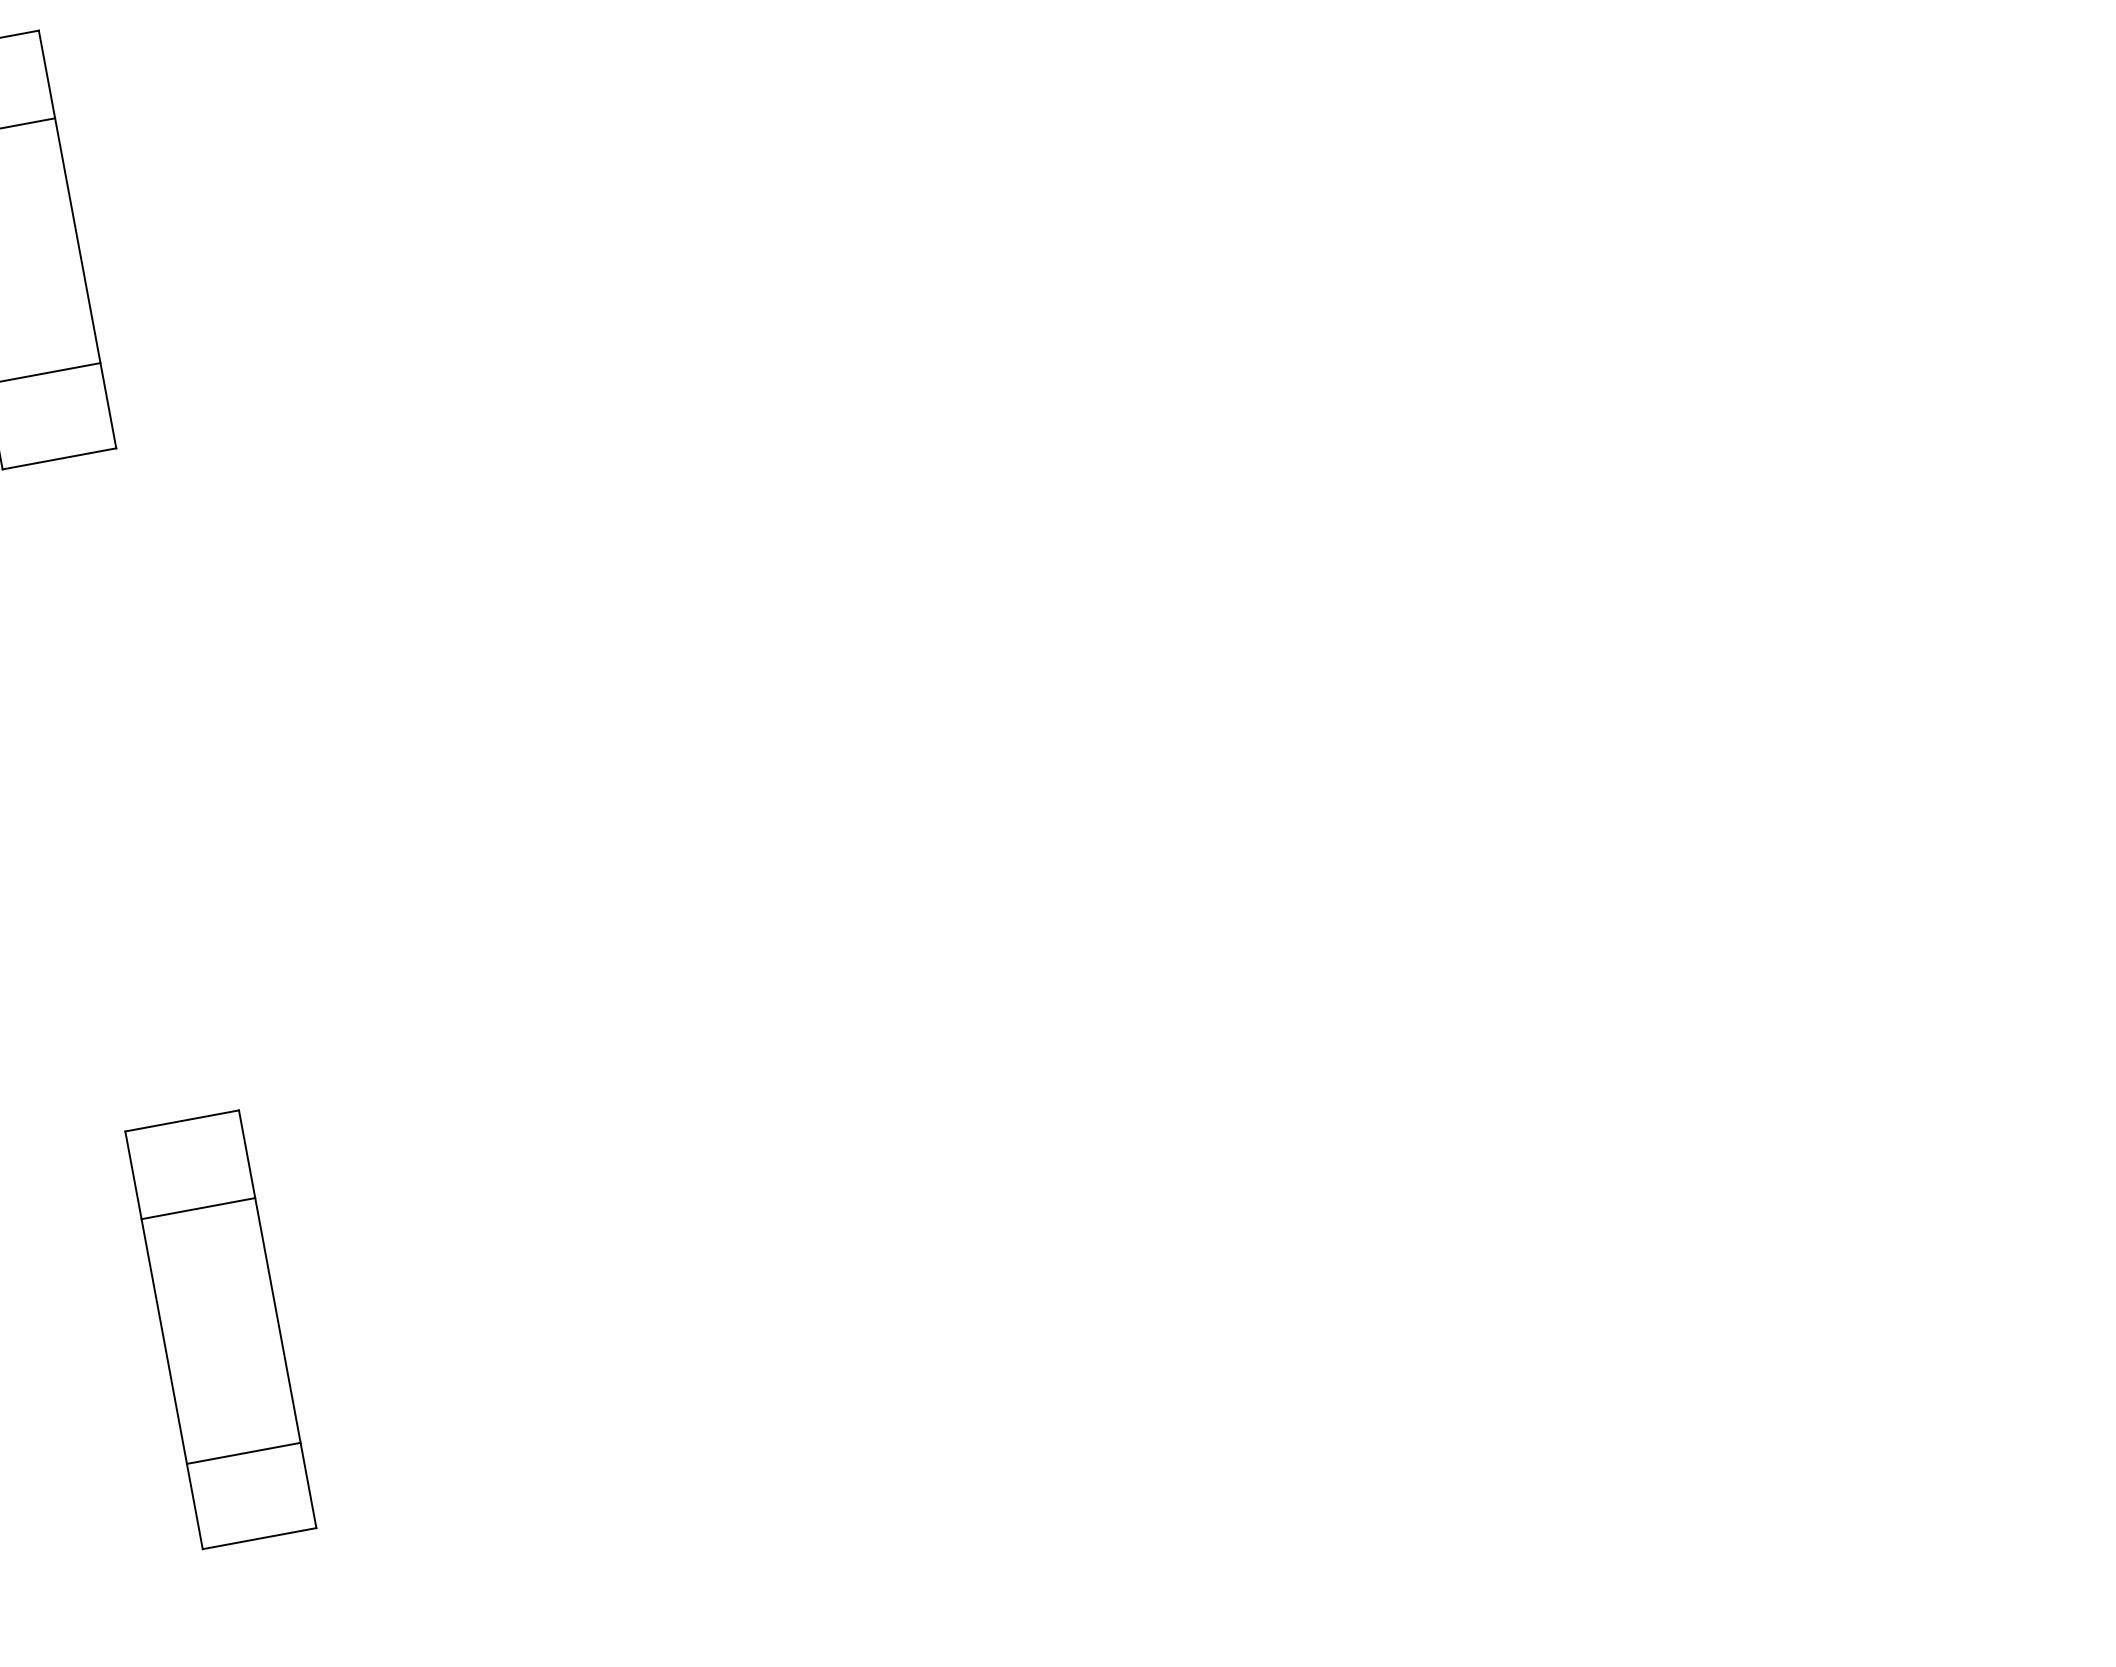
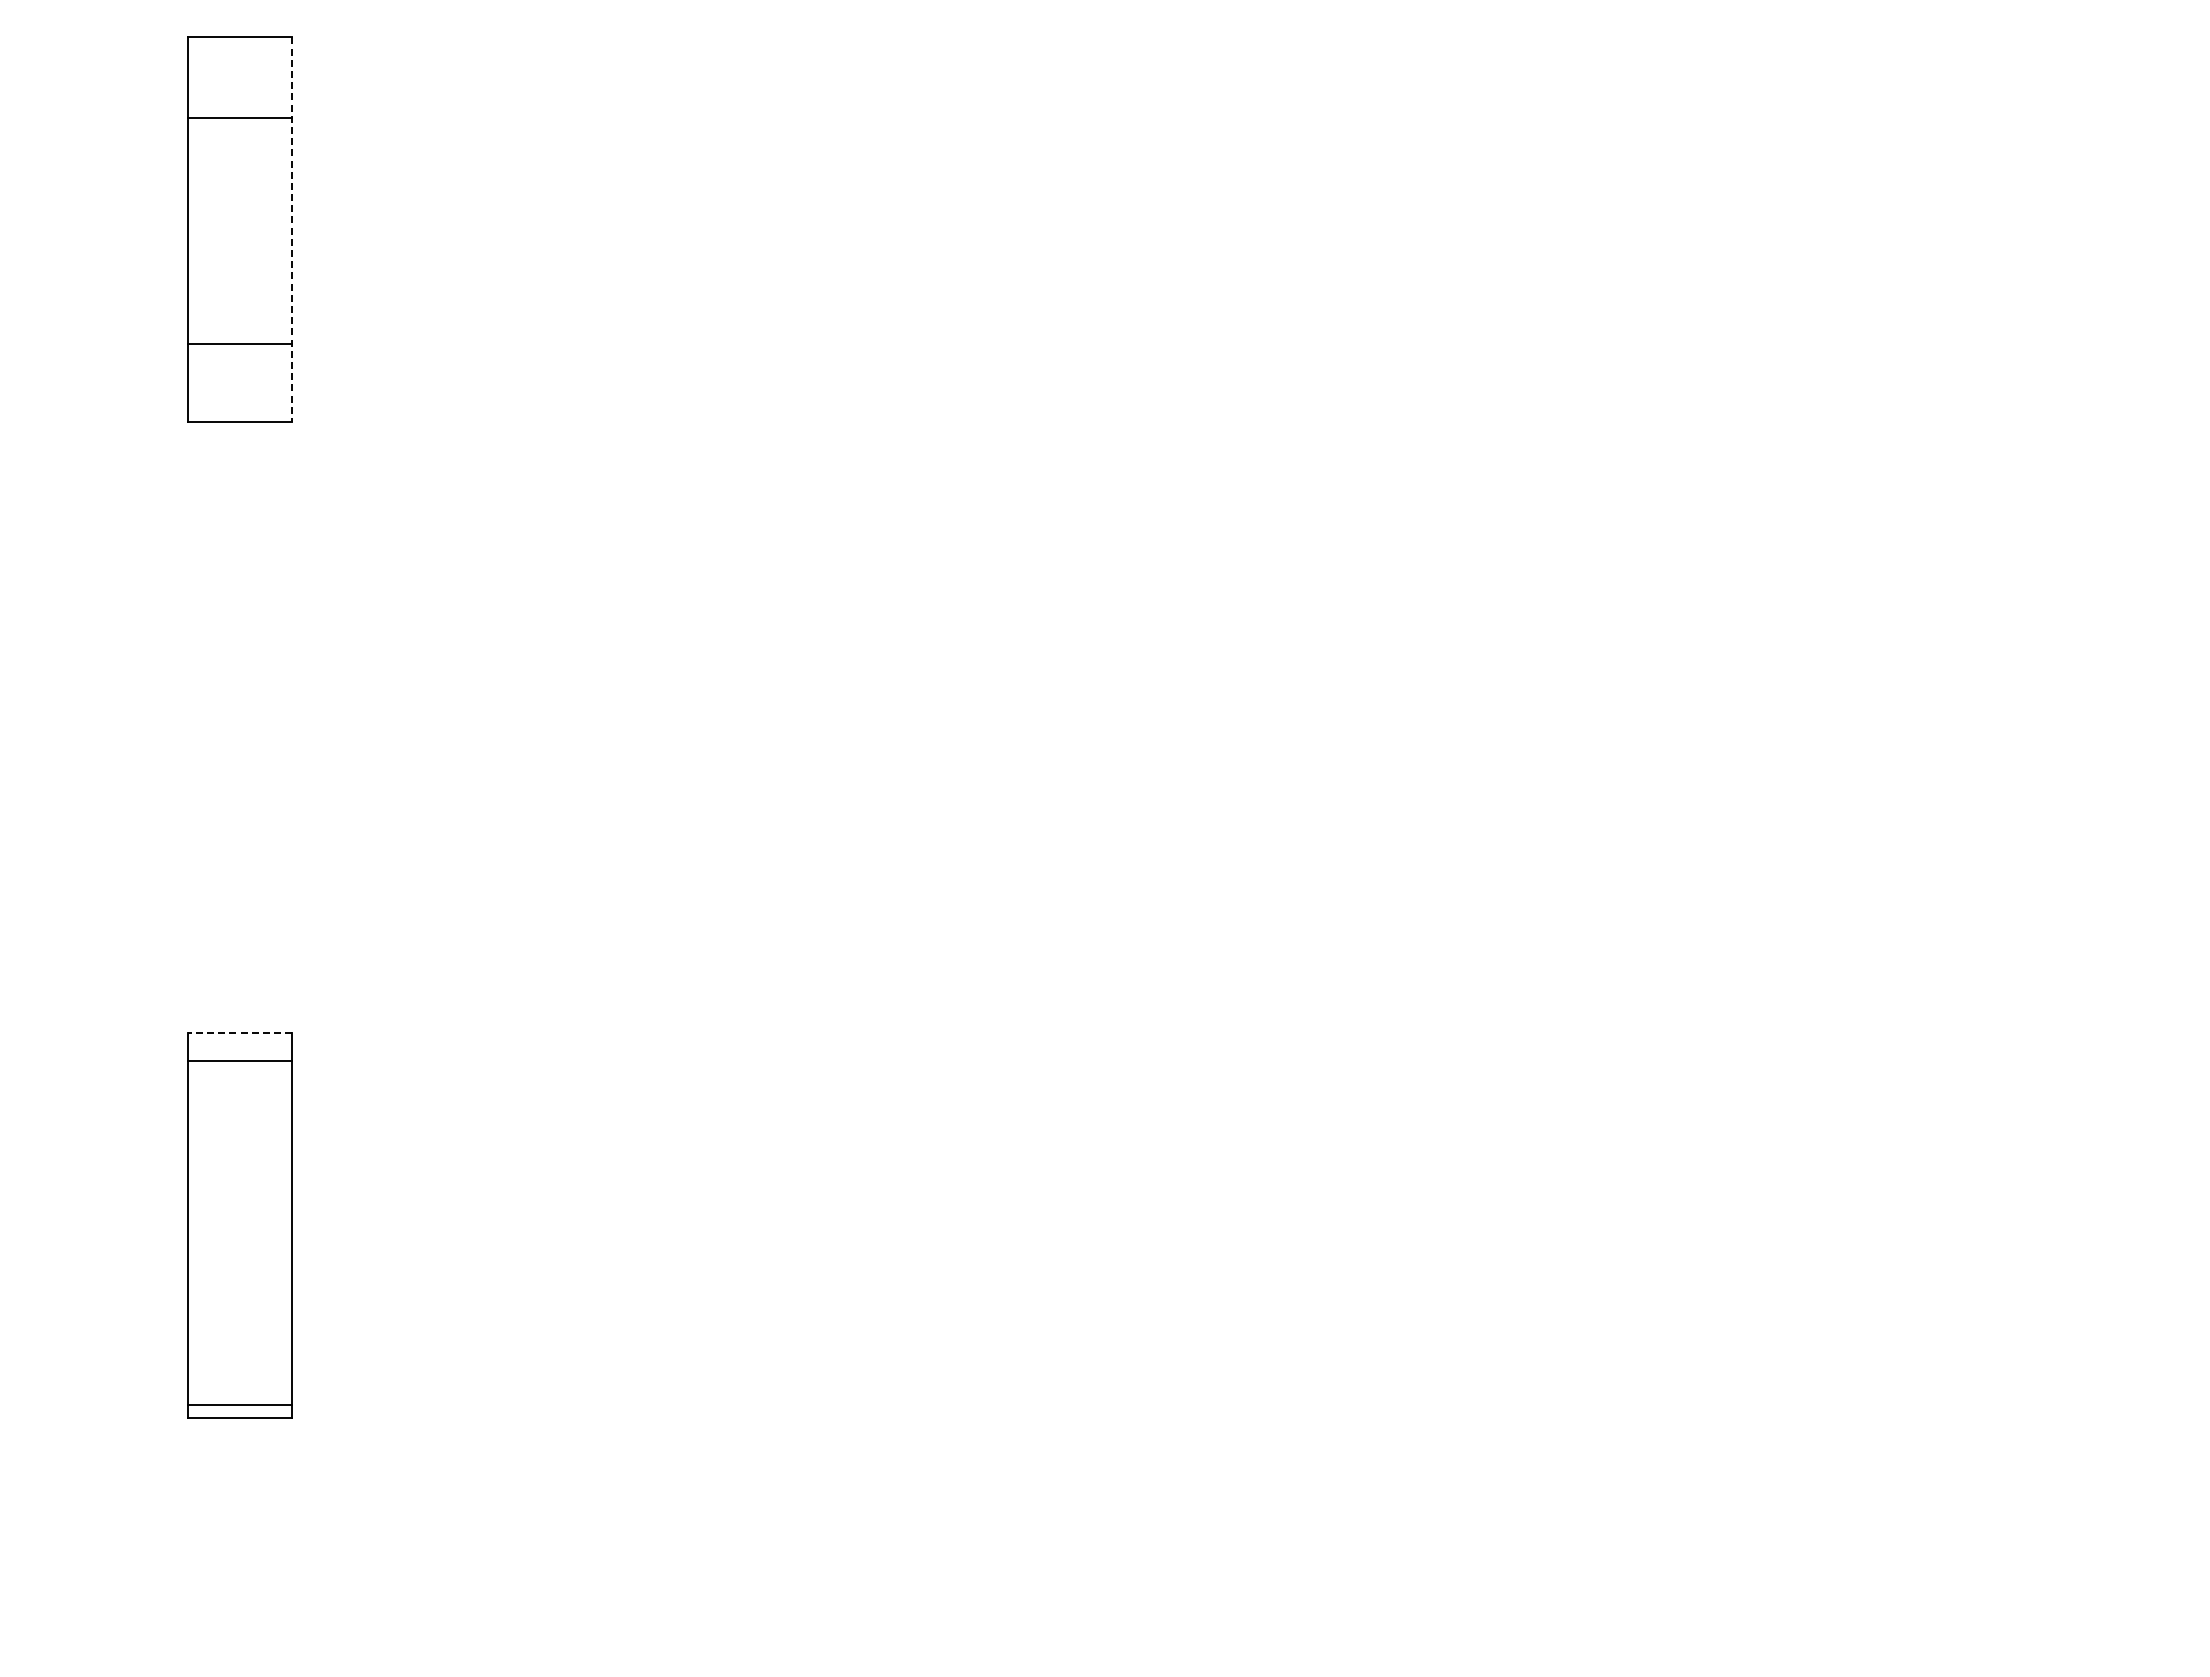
line: (77, 240) -> (292, 230), solid -> dashed
line: (181, 1120) -> (239, 1032), solid -> dashed
line: (197, 1208) -> (239, 1061), moved
line: (243, 1452) -> (239, 1404), moved

